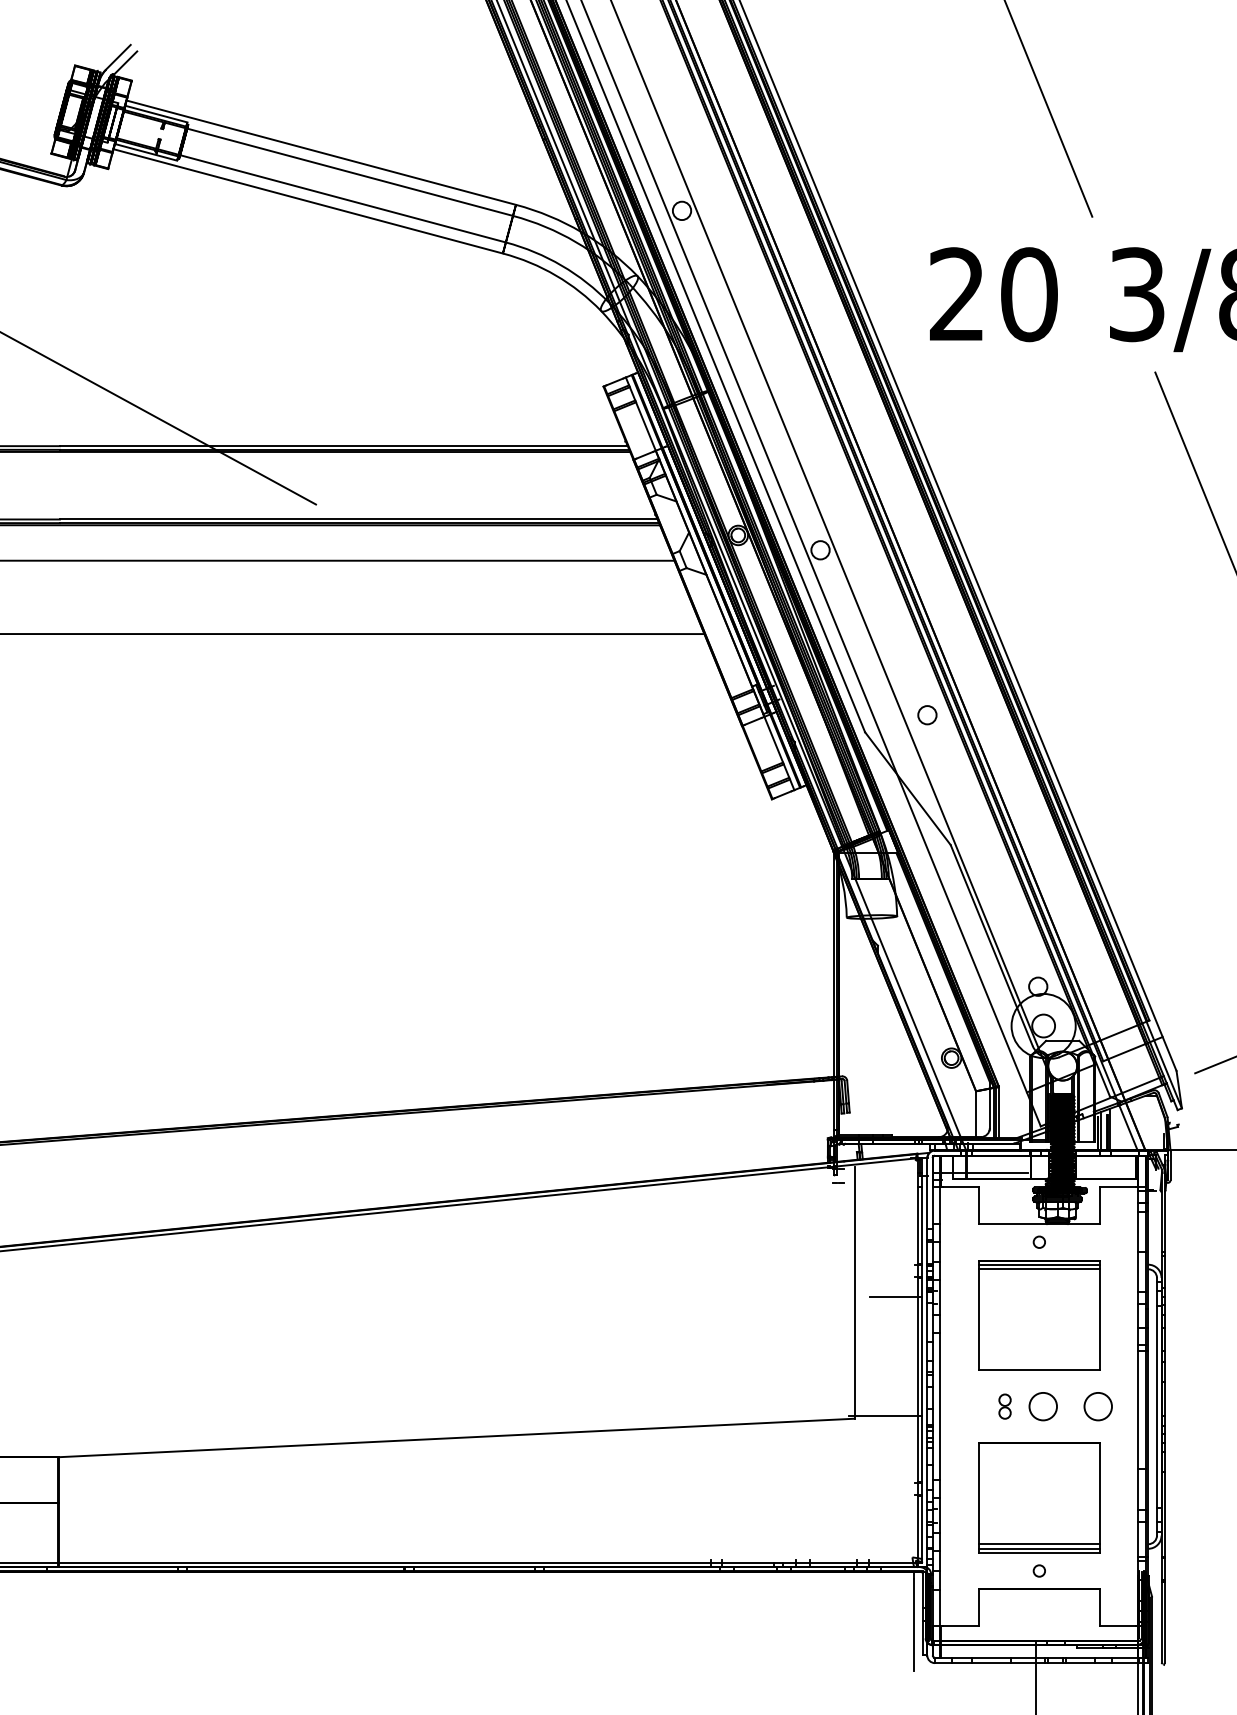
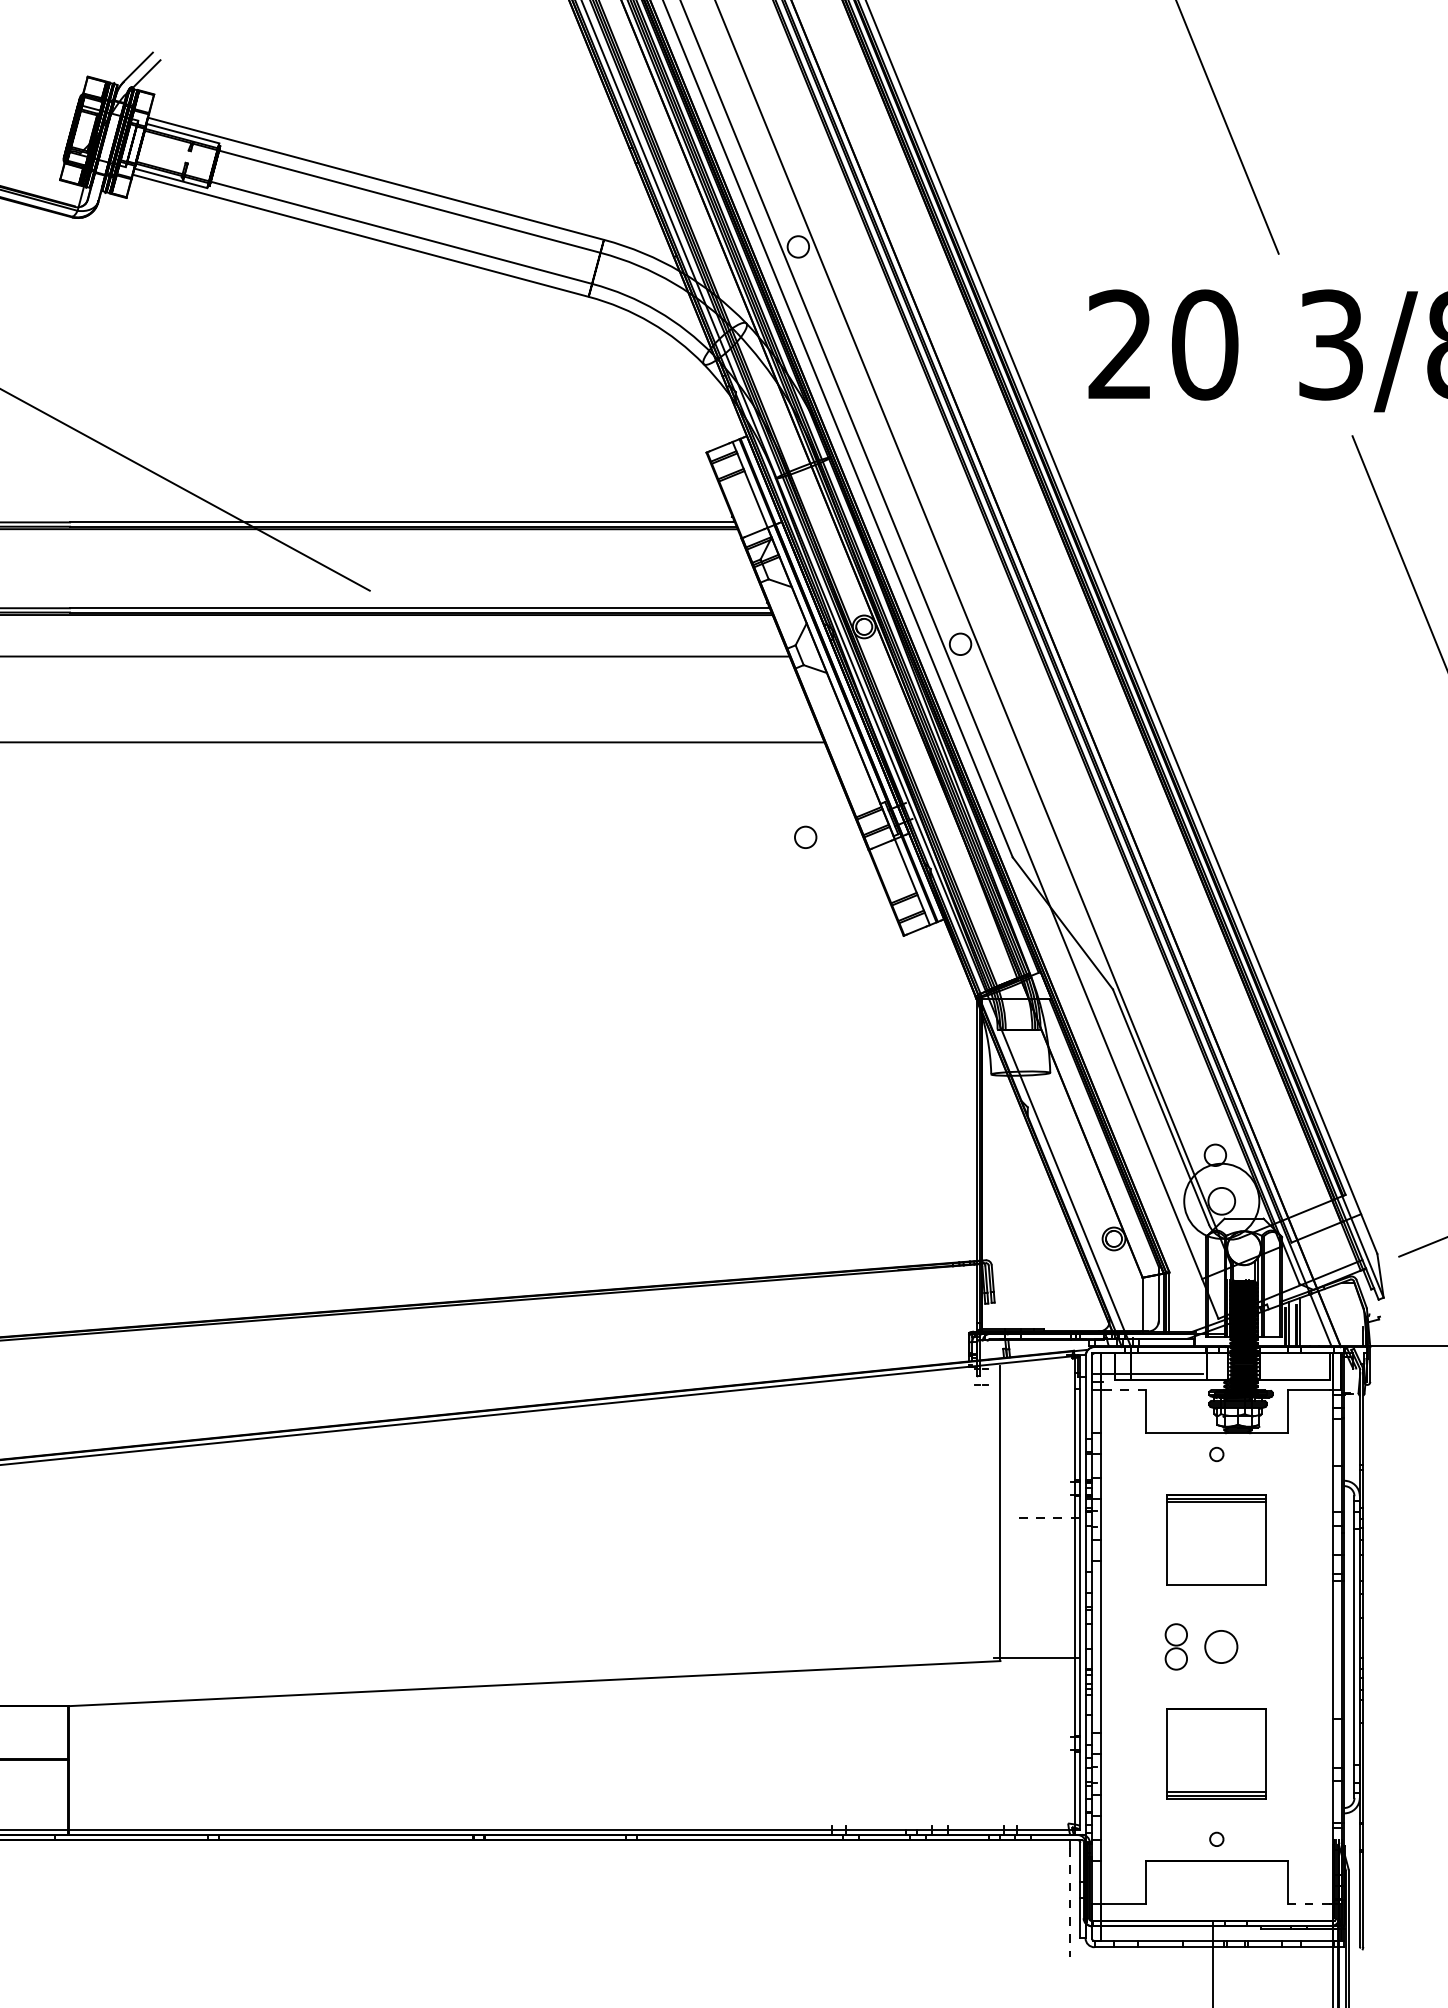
circle: (927, 714) -> (805, 836), moved
line: (960, 1187) -> (1124, 1390), solid -> dashed
line: (895, 1296) -> (1048, 1518), solid -> dashed
part: (1039, 1314) -> (1216, 1539), size x0.7
part: (1004, 1406) -> (1176, 1646), size x1.6
circle: (1098, 1406) -> (1285, 1646), removed
part: (1039, 1497) -> (1216, 1753), size x0.7
line: (914, 1624) -> (1070, 1902), solid -> dashed
line: (1118, 1625) -> (1309, 1903), solid -> dashed

